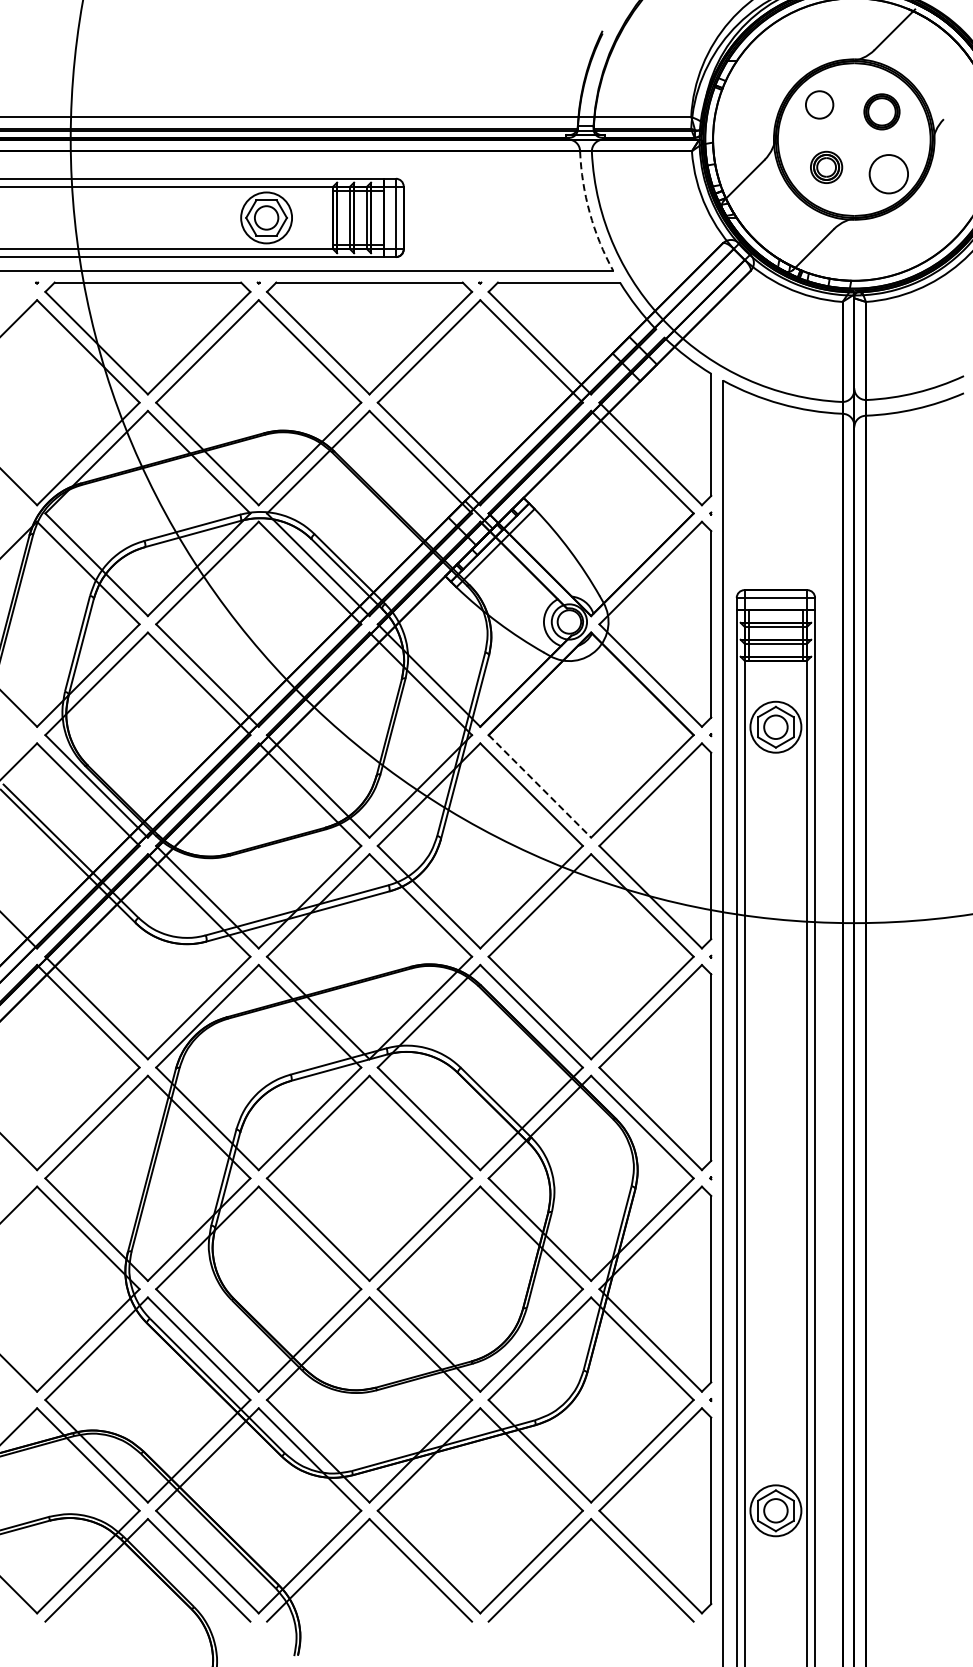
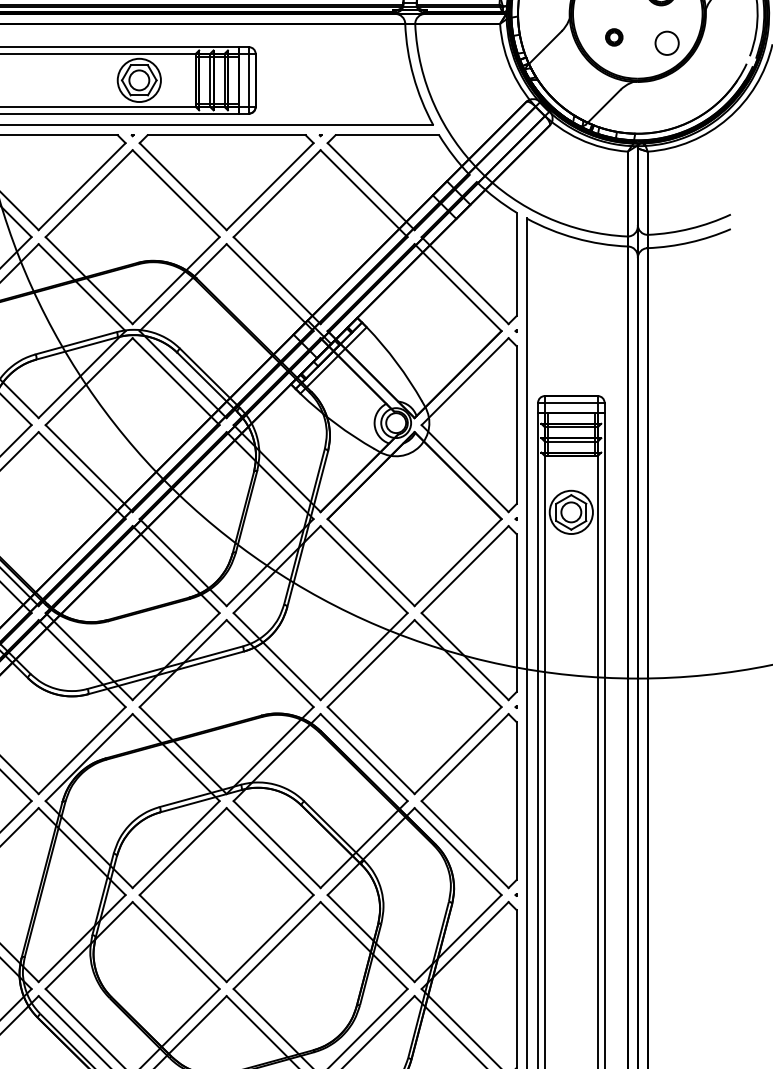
part: (826, 166) -> (614, 36), size x0.62
circle: (888, 173) -> (666, 42), size x0.71
arc: (589, 212) -> (413, 75), dashed -> solid
line: (540, 786) -> (371, 562), dashed -> solid

